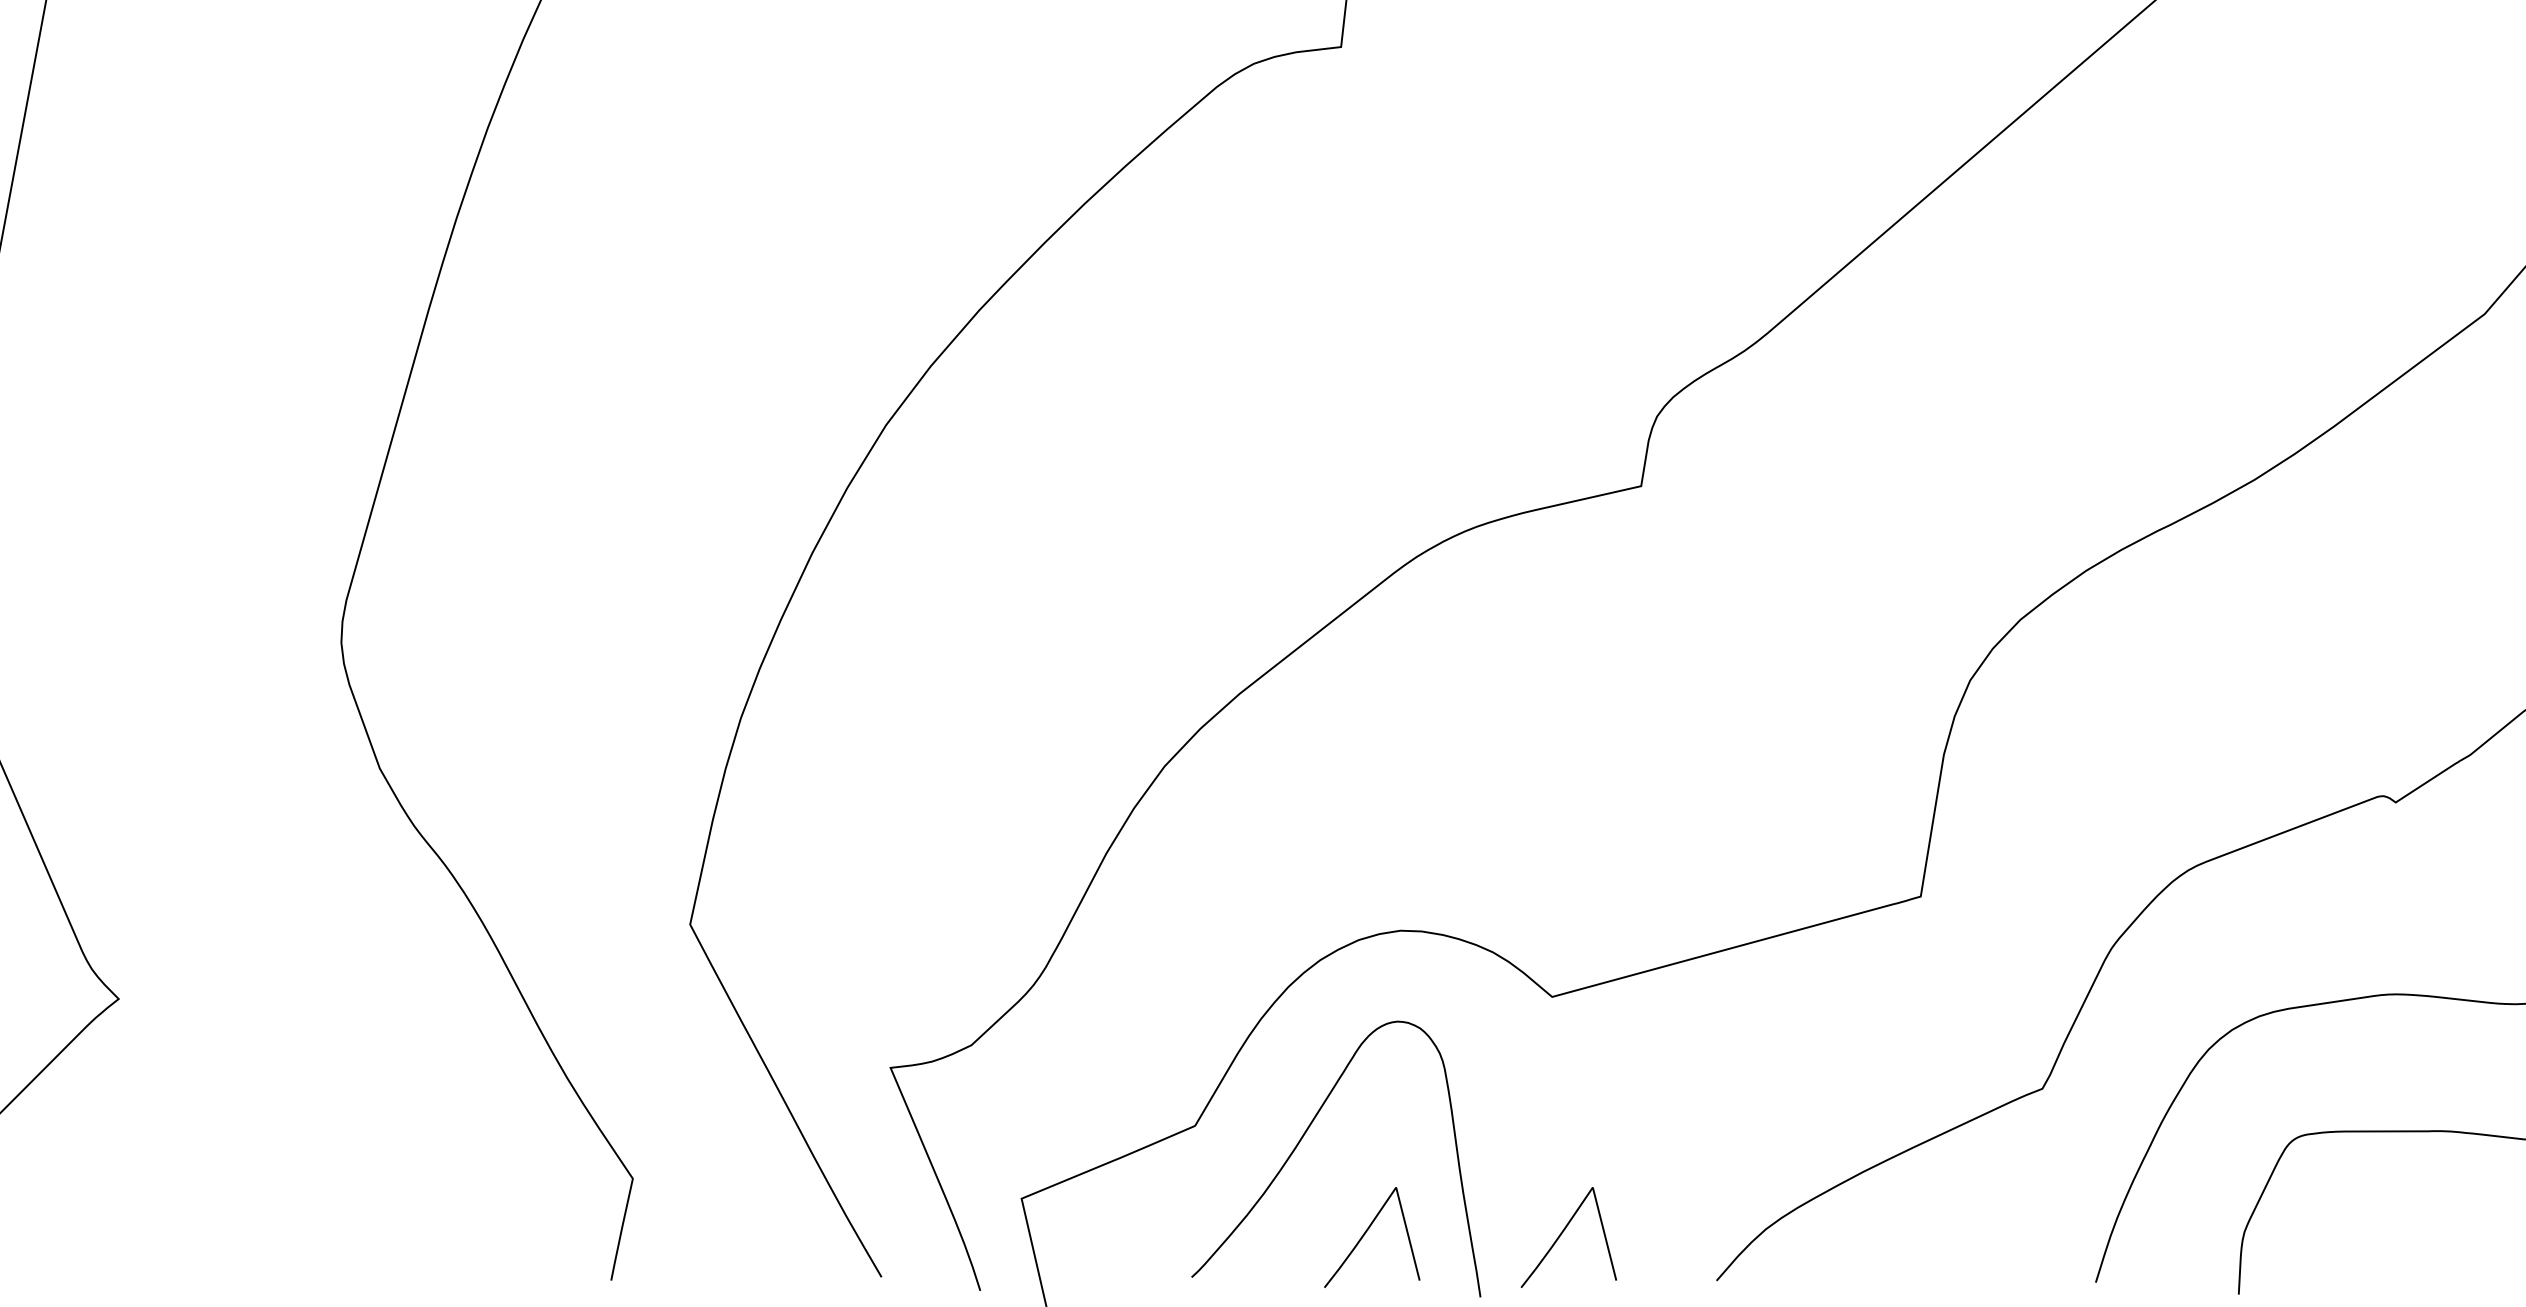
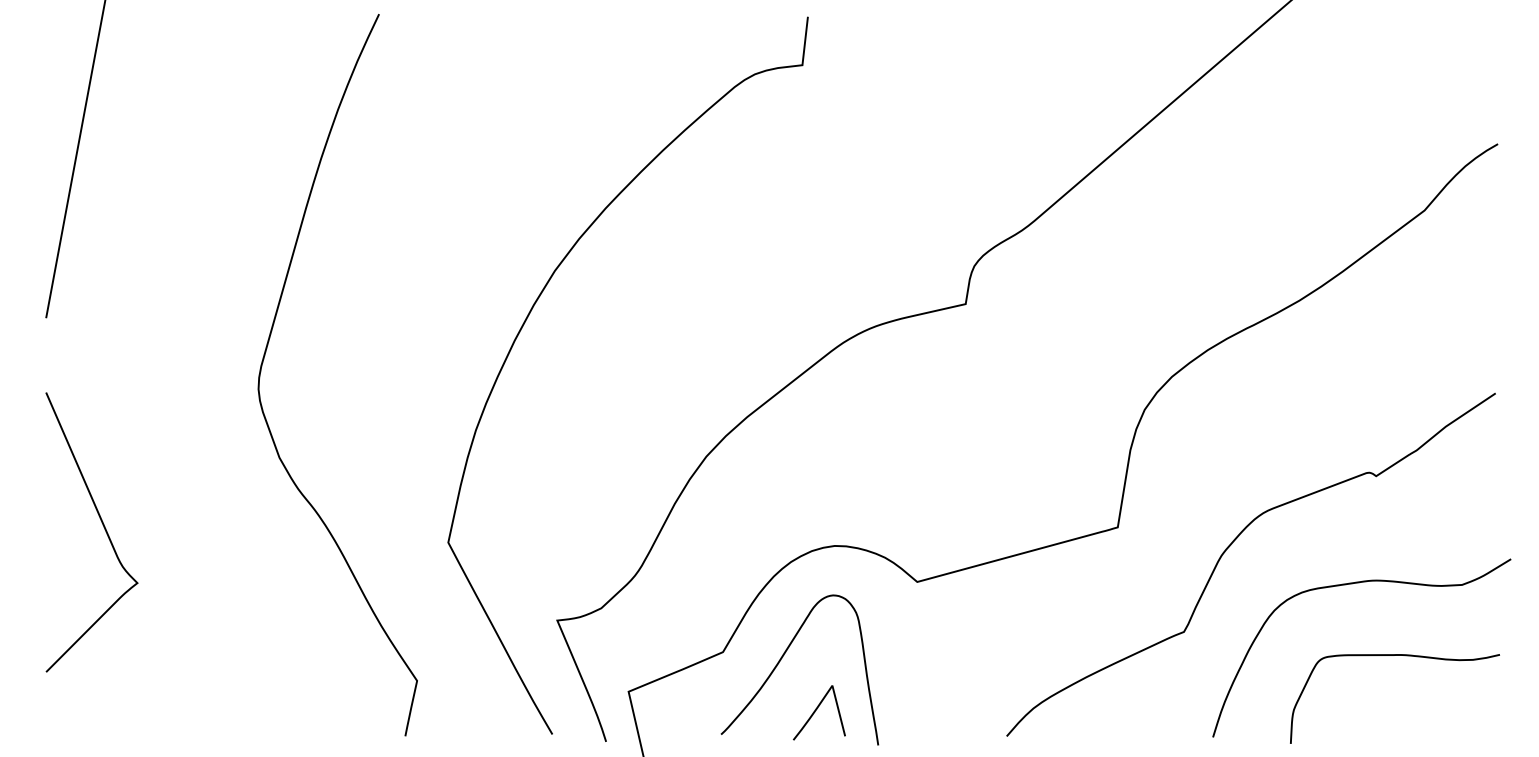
curve: (1565, 1231) -> (924, 709), removed

